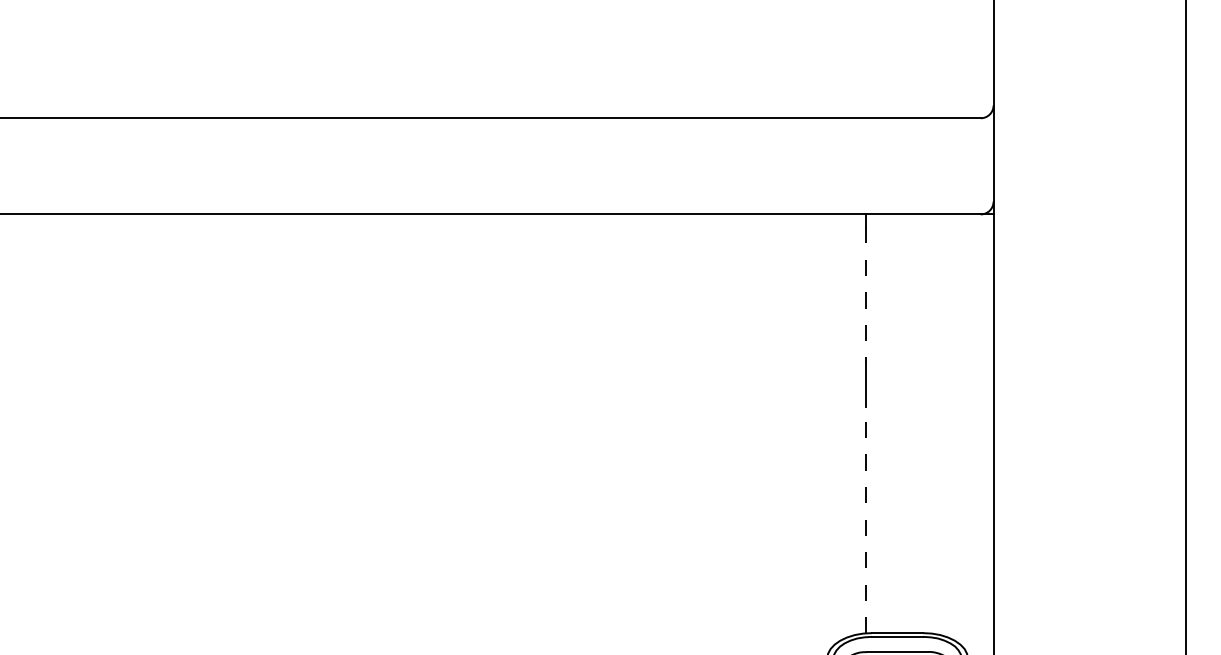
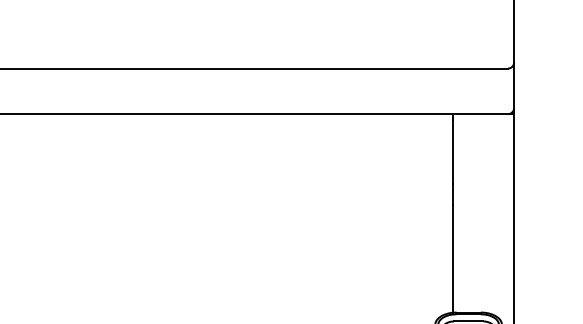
line: (865, 295) -> (453, 152), dashed -> solid
line: (865, 519) -> (453, 258), dashed -> solid

